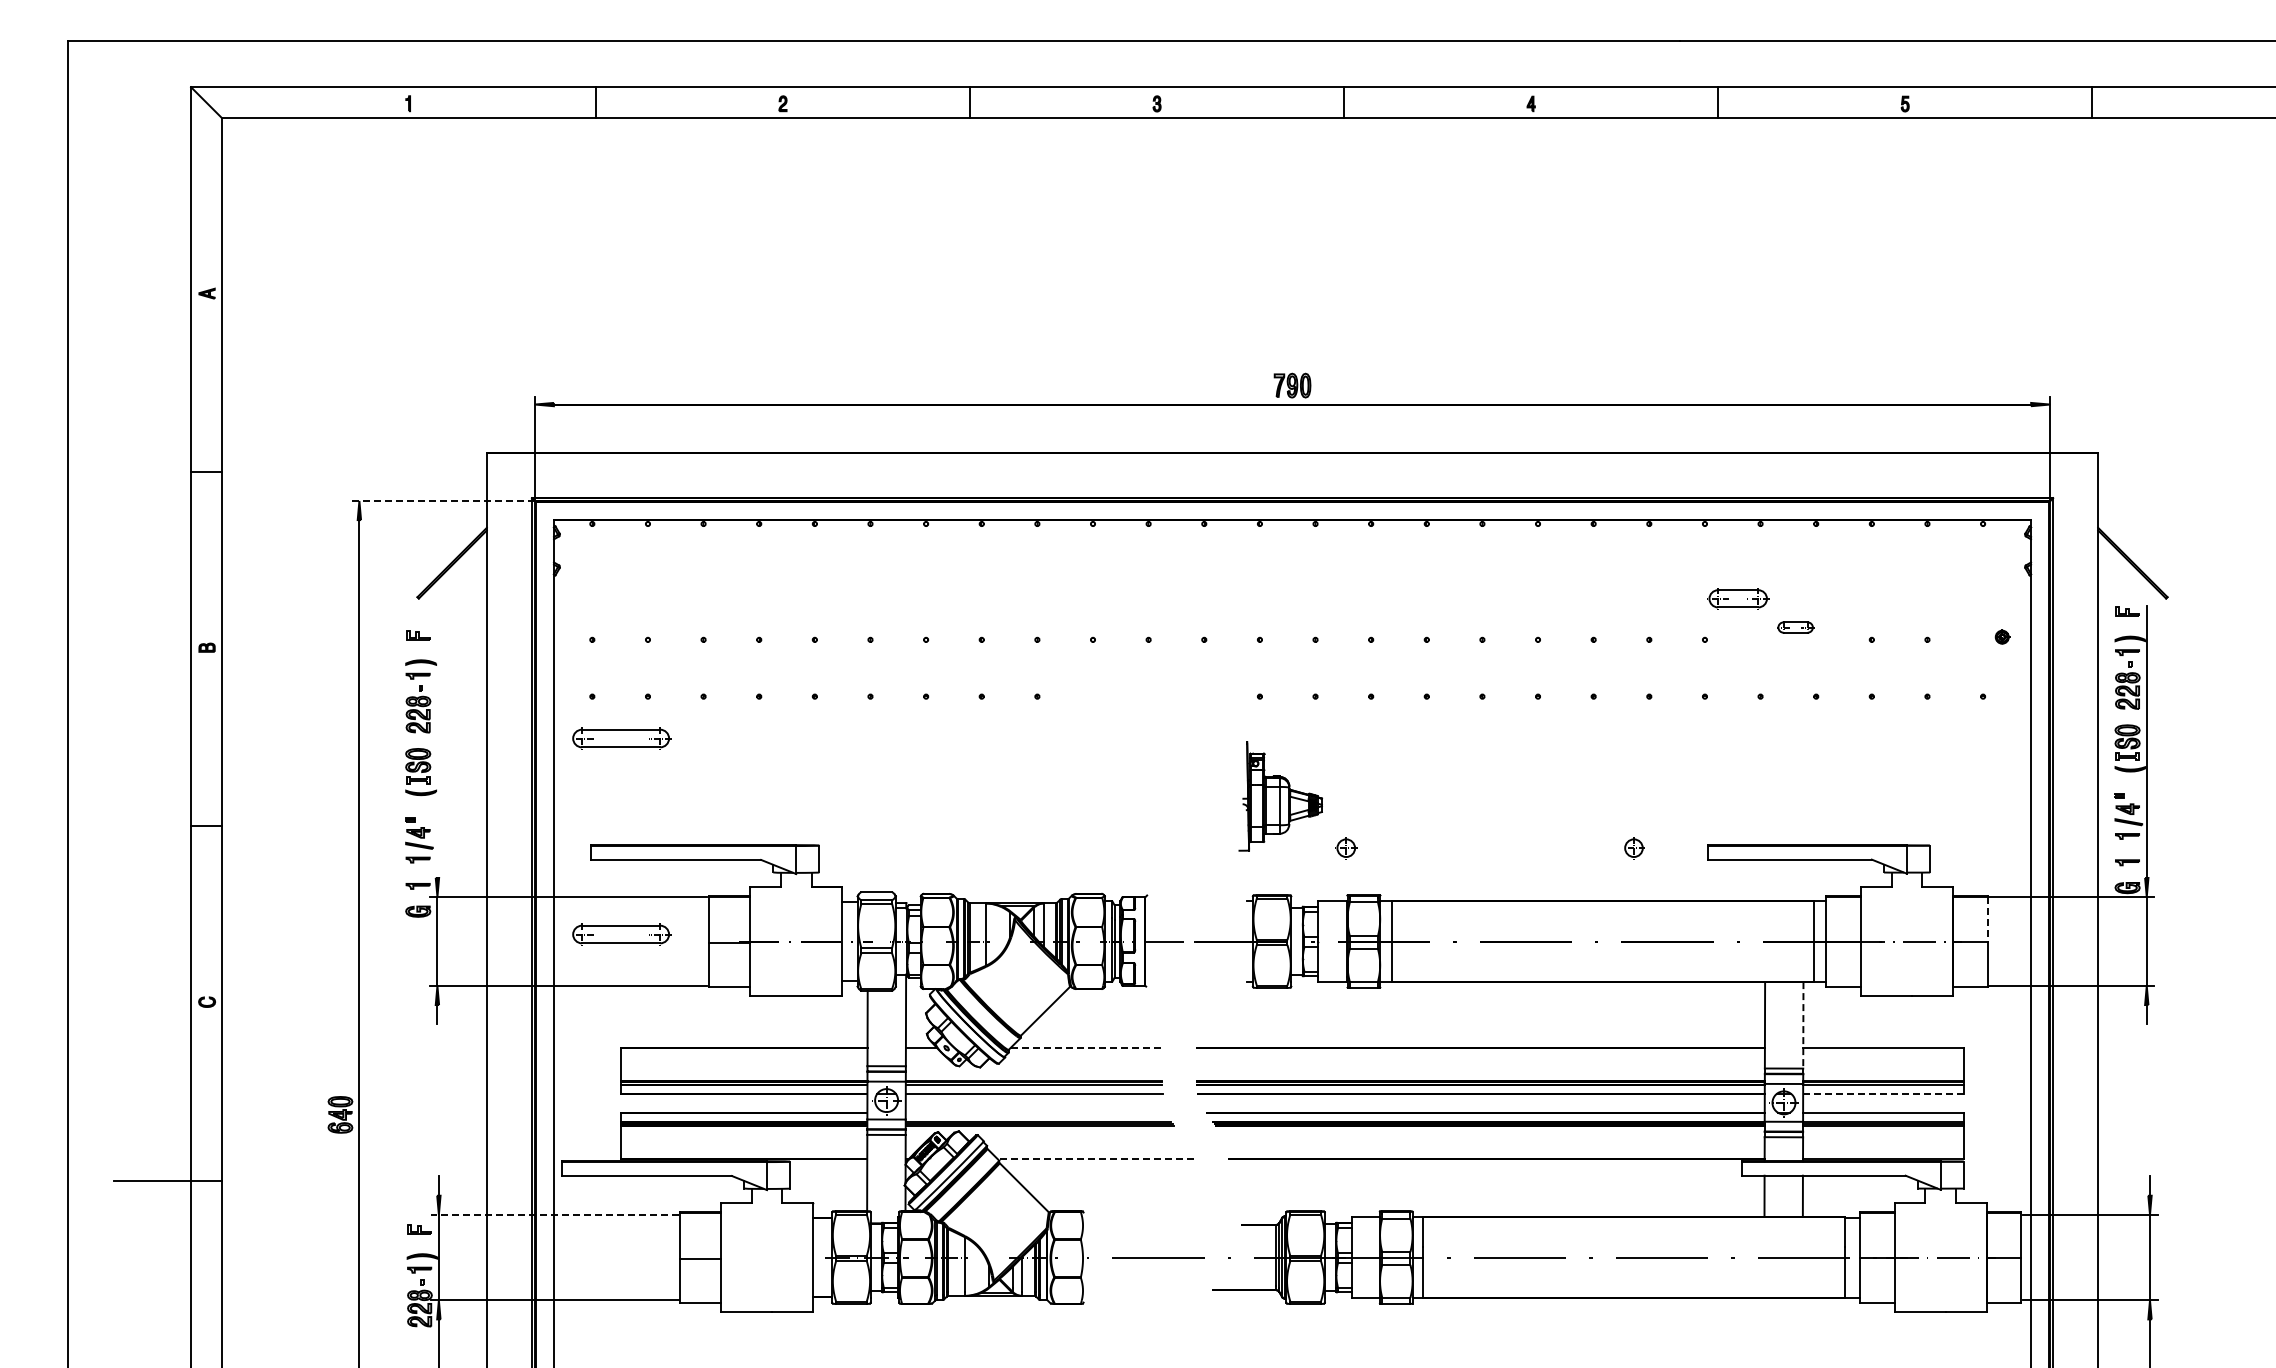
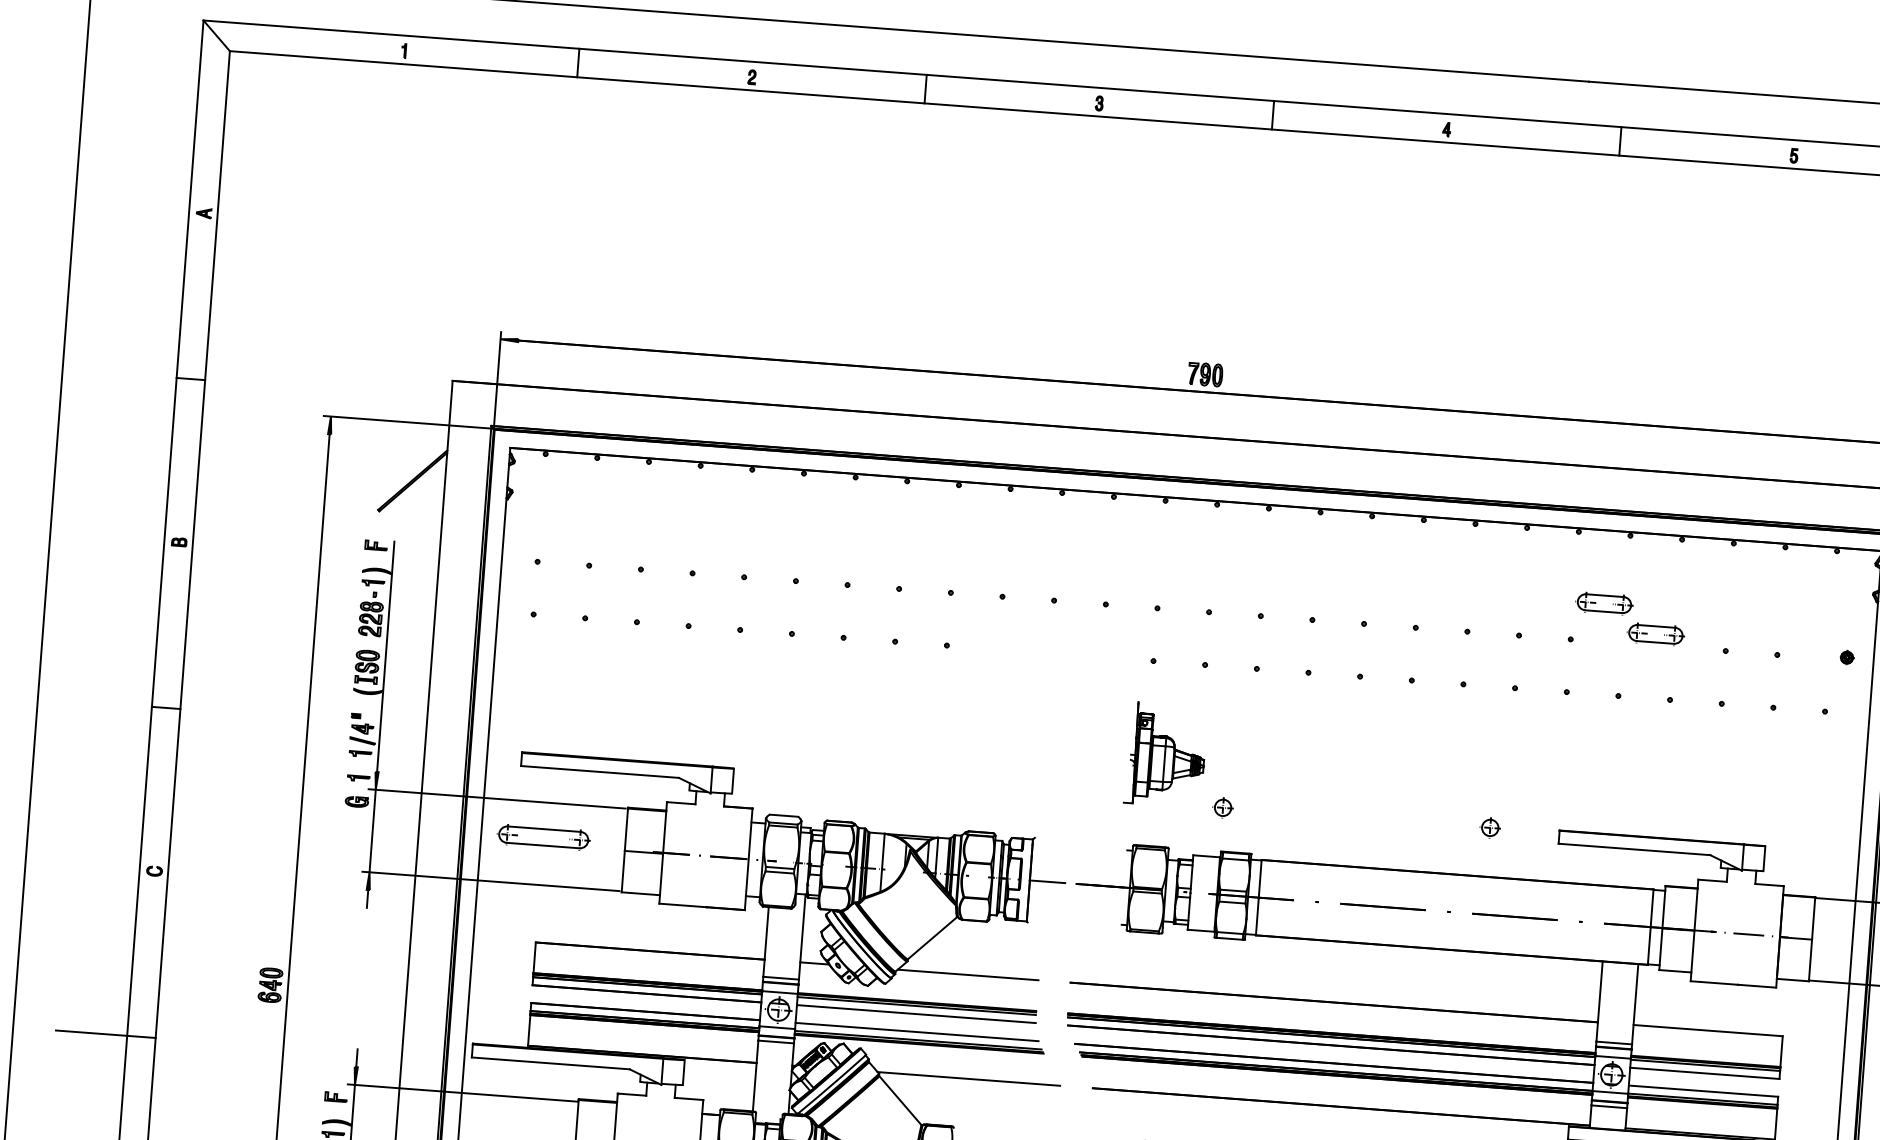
line: (443, 501) -> (409, 422), dashed -> solid
part: (1795, 627) -> (1655, 634), size x1.67
part: (621, 738) -> (557, 655), removed
line: (437, 753) -> (385, 656), added
line: (1987, 919) -> (1813, 918), dashed -> solid
line: (1803, 1025) -> (1635, 1004), dashed -> solid
line: (1086, 1047) -> (967, 974), dashed -> solid
line: (1884, 1093) -> (1705, 1073), dashed -> solid
line: (1036, 1112) -> (917, 1031), added
line: (1095, 1158) -> (968, 1078), dashed -> solid
line: (554, 1214) -> (462, 1092), dashed -> solid

